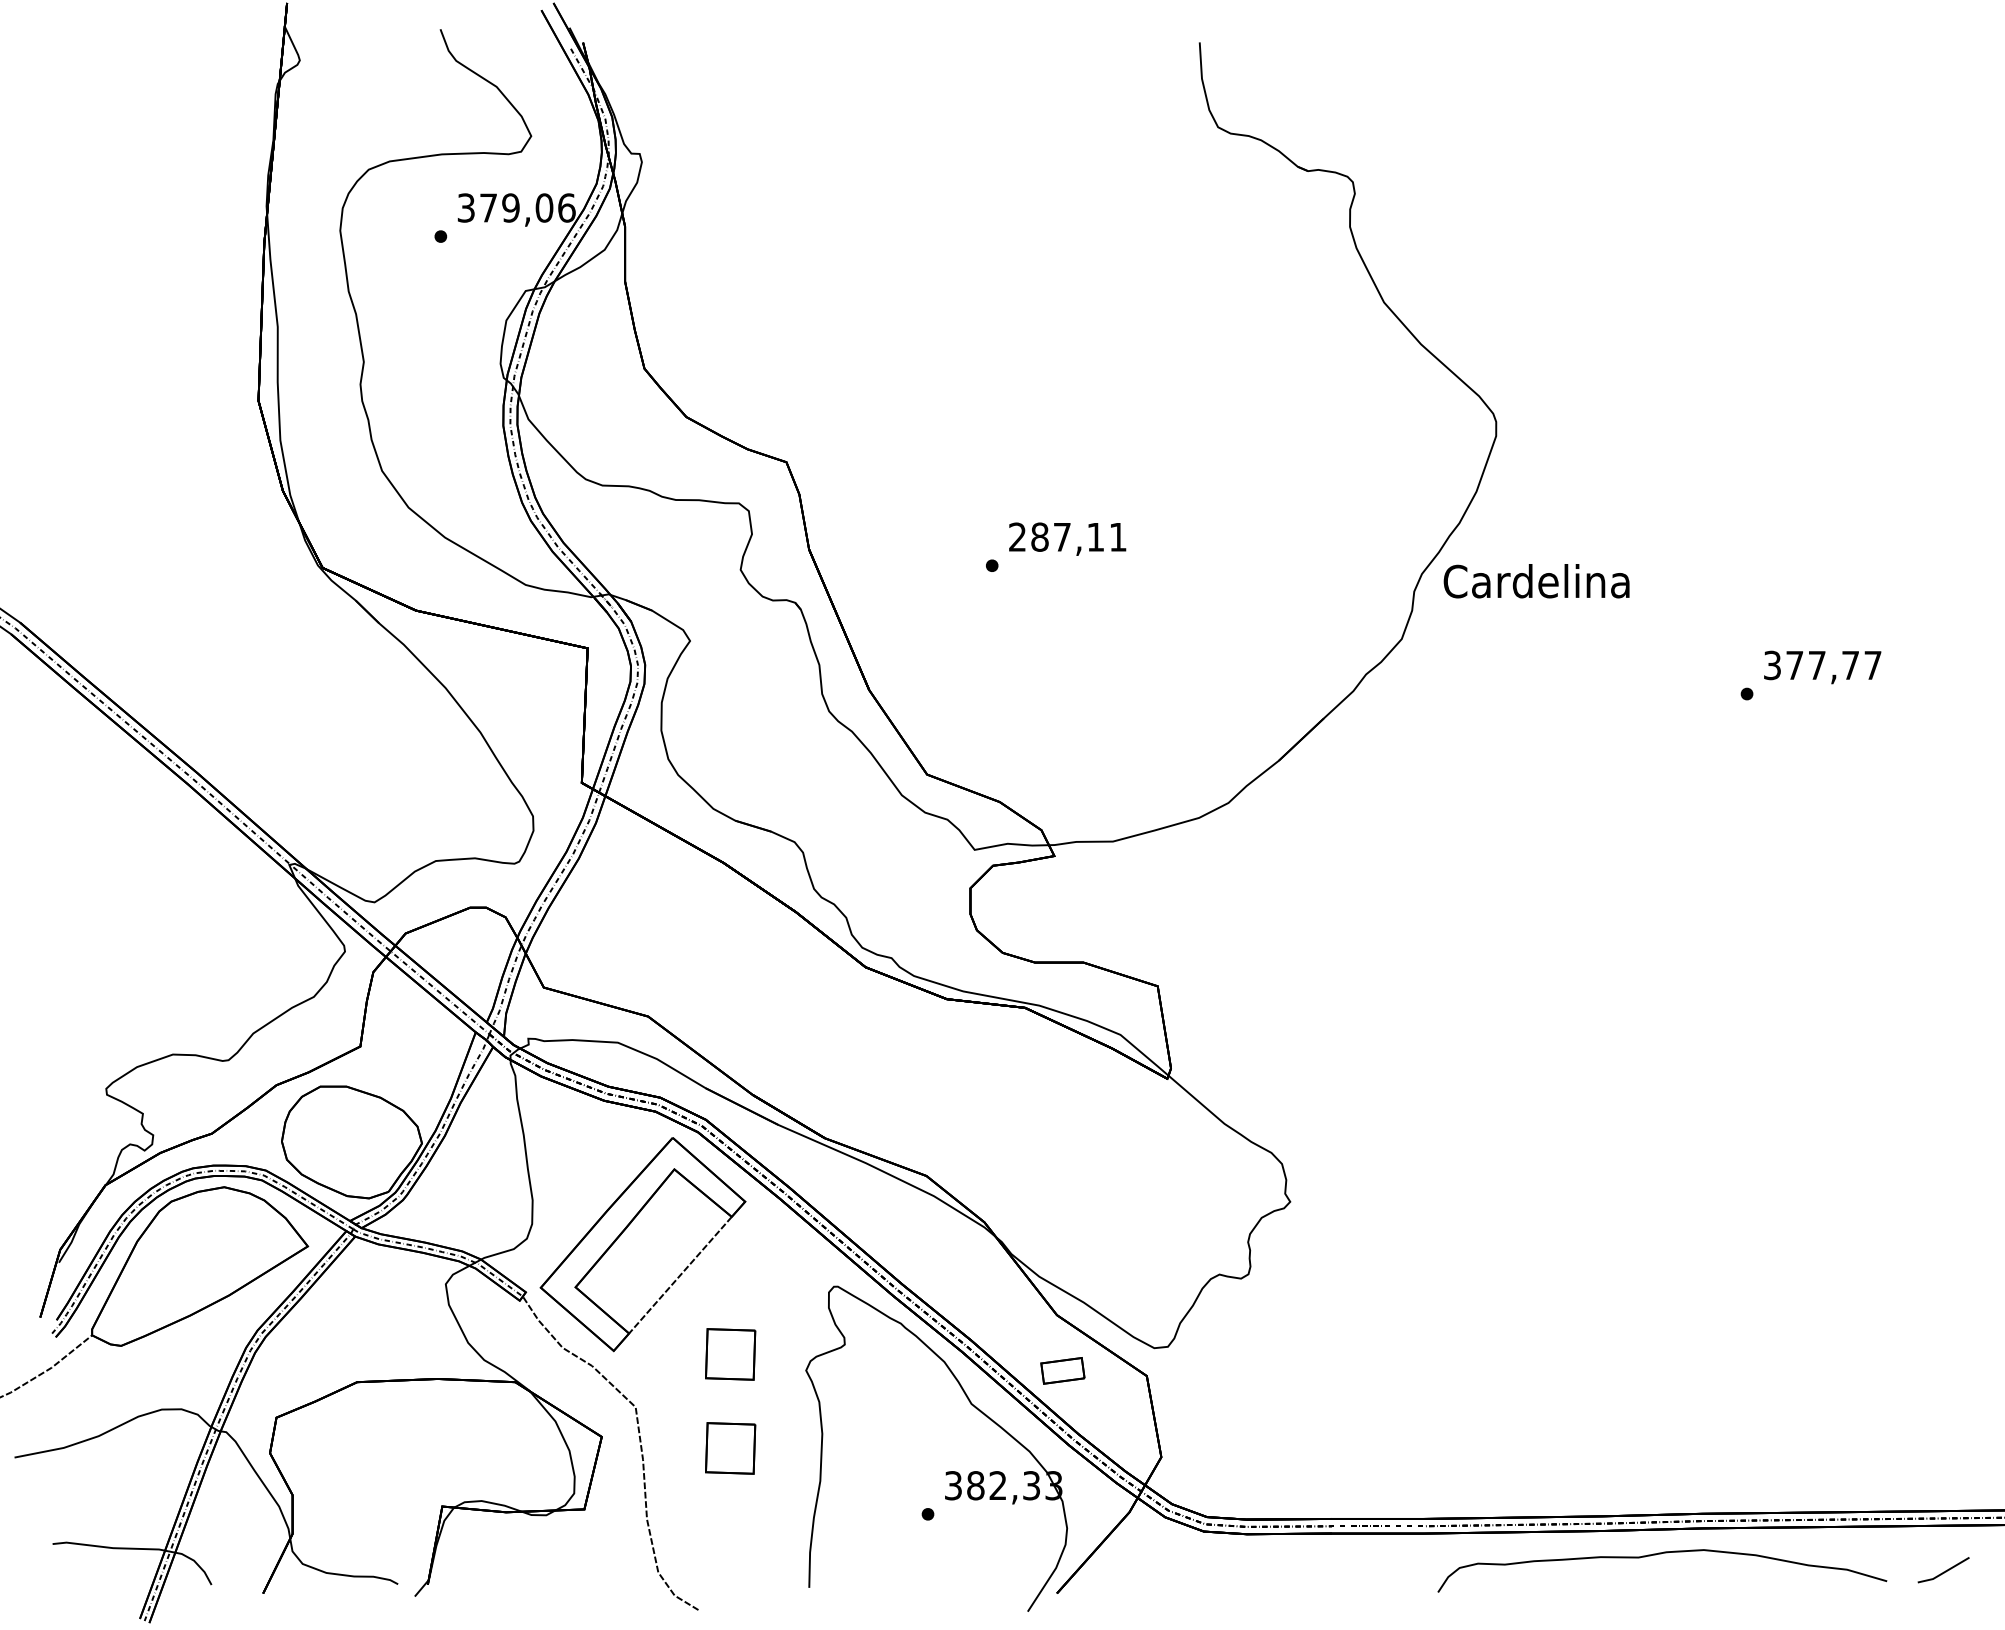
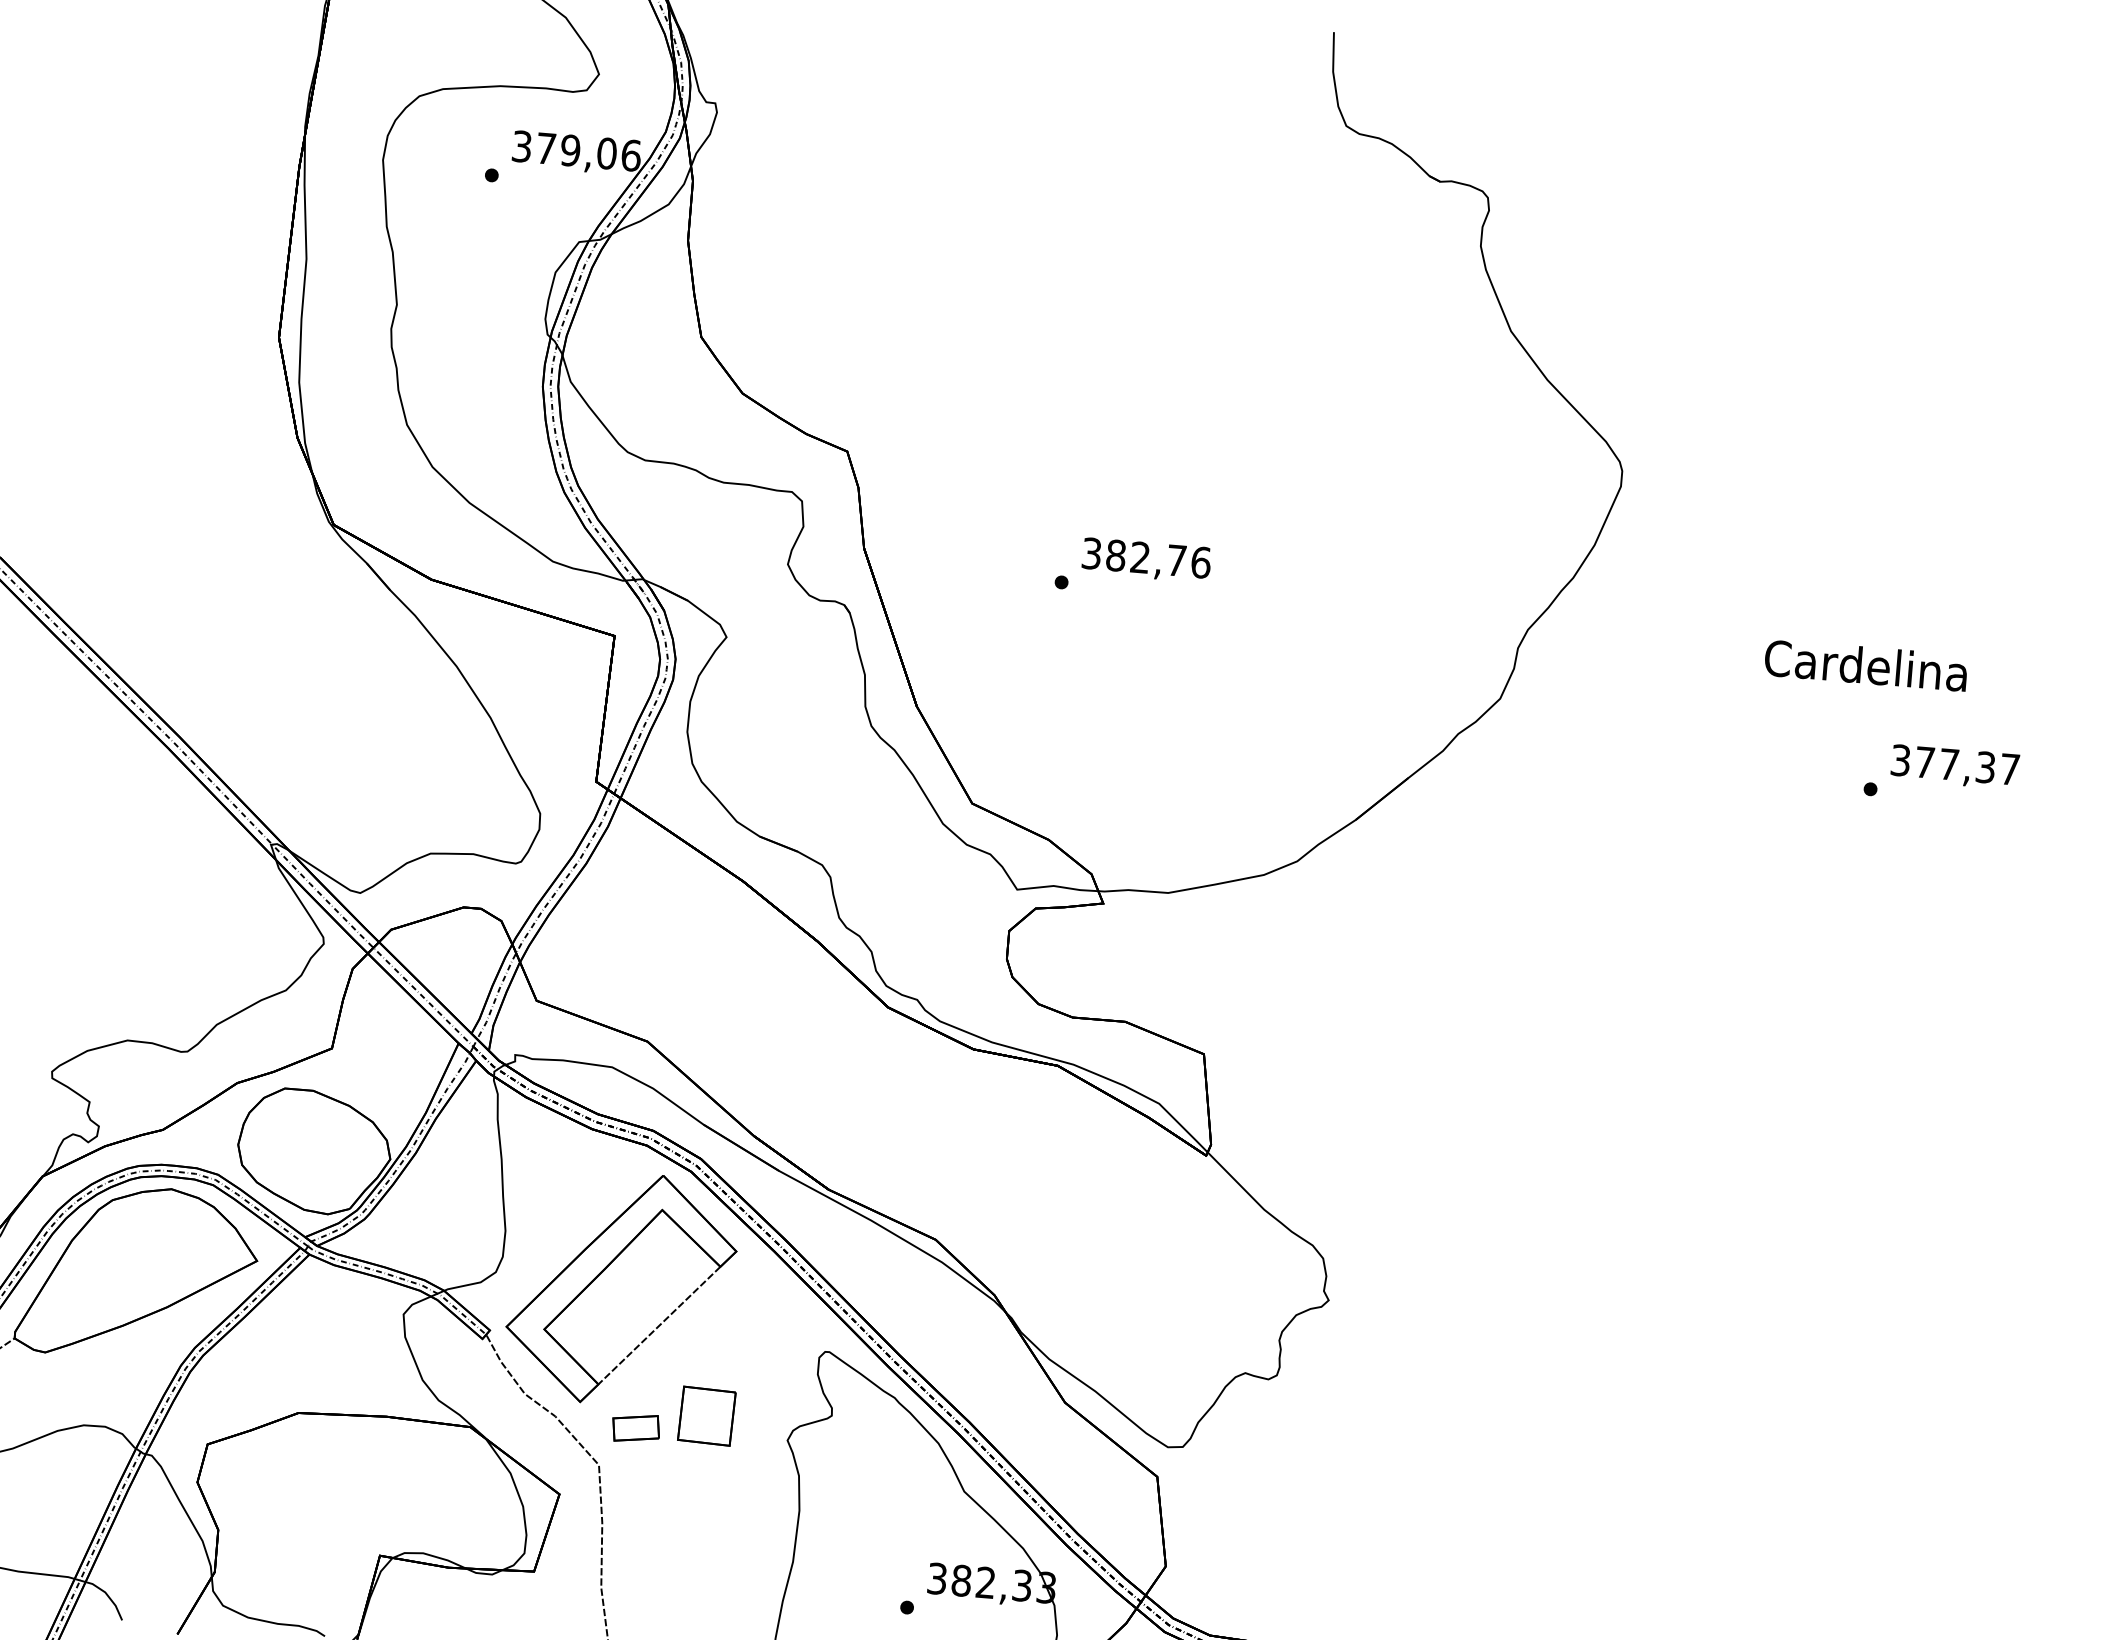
text: (1068, 536) -> (1147, 557), 287,11 -> 382,76
text: (1536, 581) -> (1865, 665), moved
text: (1850, 665) -> (1985, 767), 377,77 -> 377,37
part: (1062, 1370) -> (635, 1427), moved
part: (730, 1448) -> (698, 1518), removed

